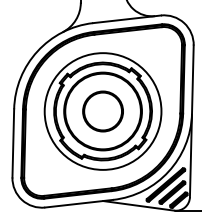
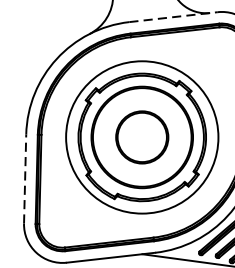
line: (127, 19) -> (174, 17), solid -> dashed
line: (13, 142) -> (25, 177), solid -> dashed

